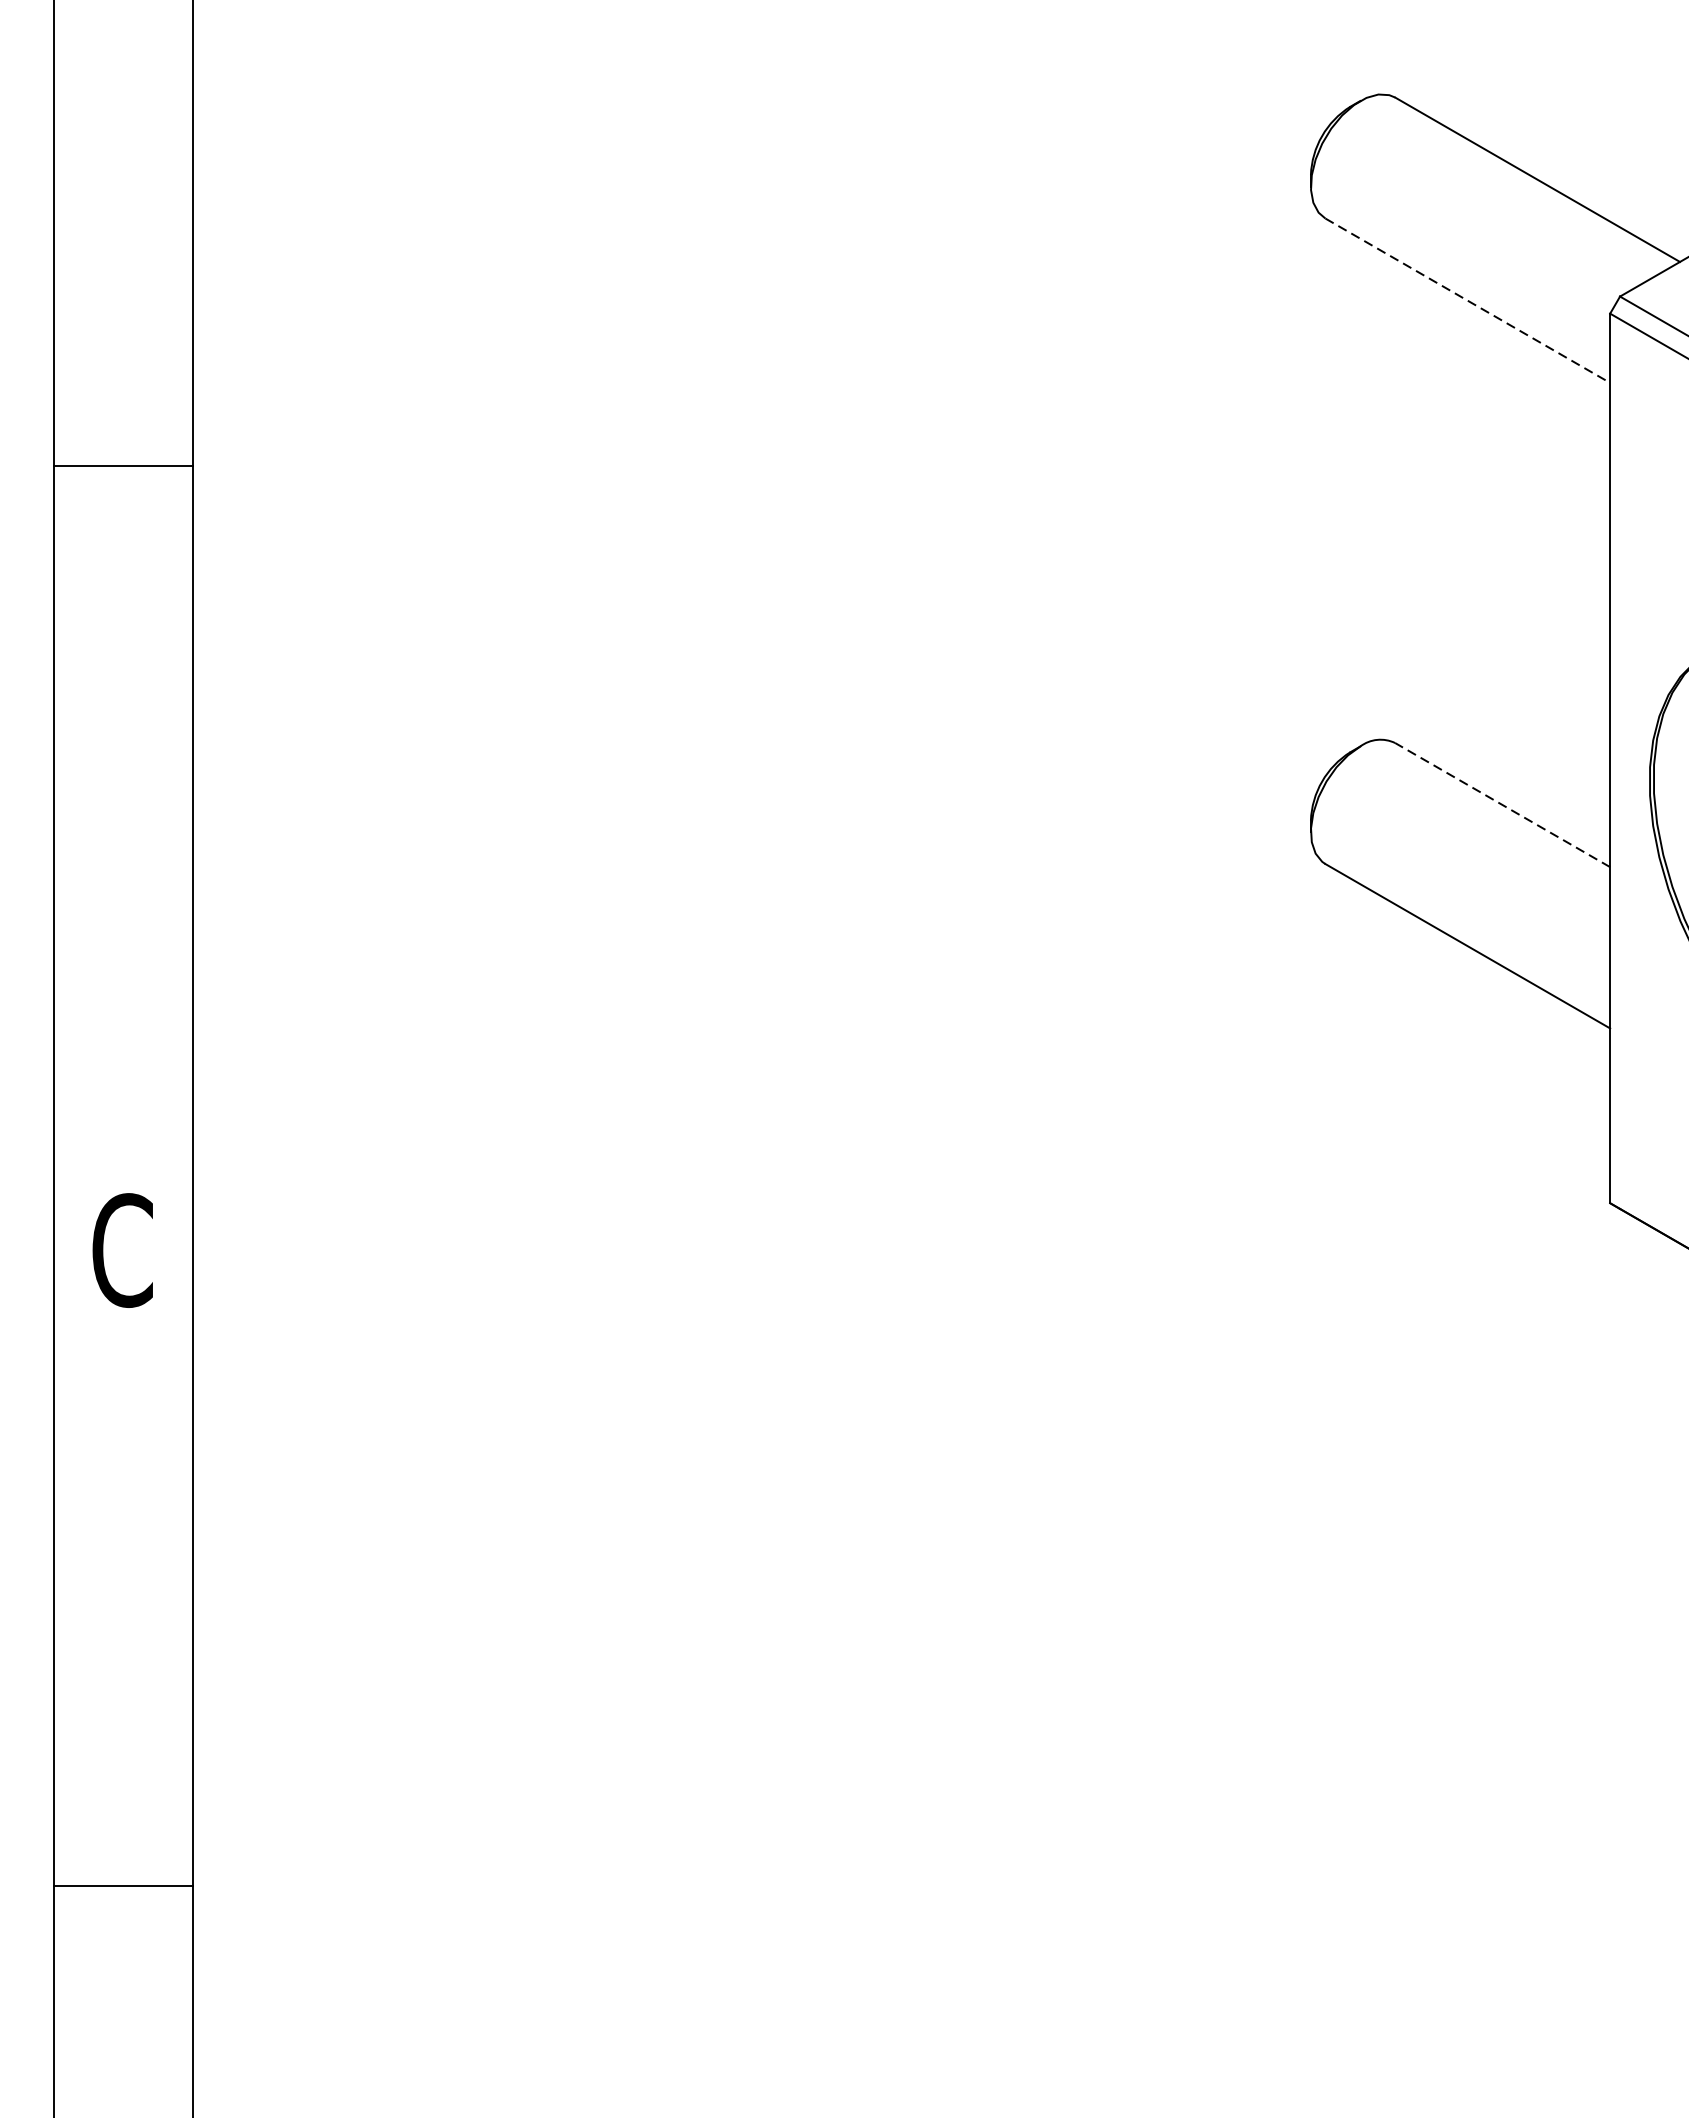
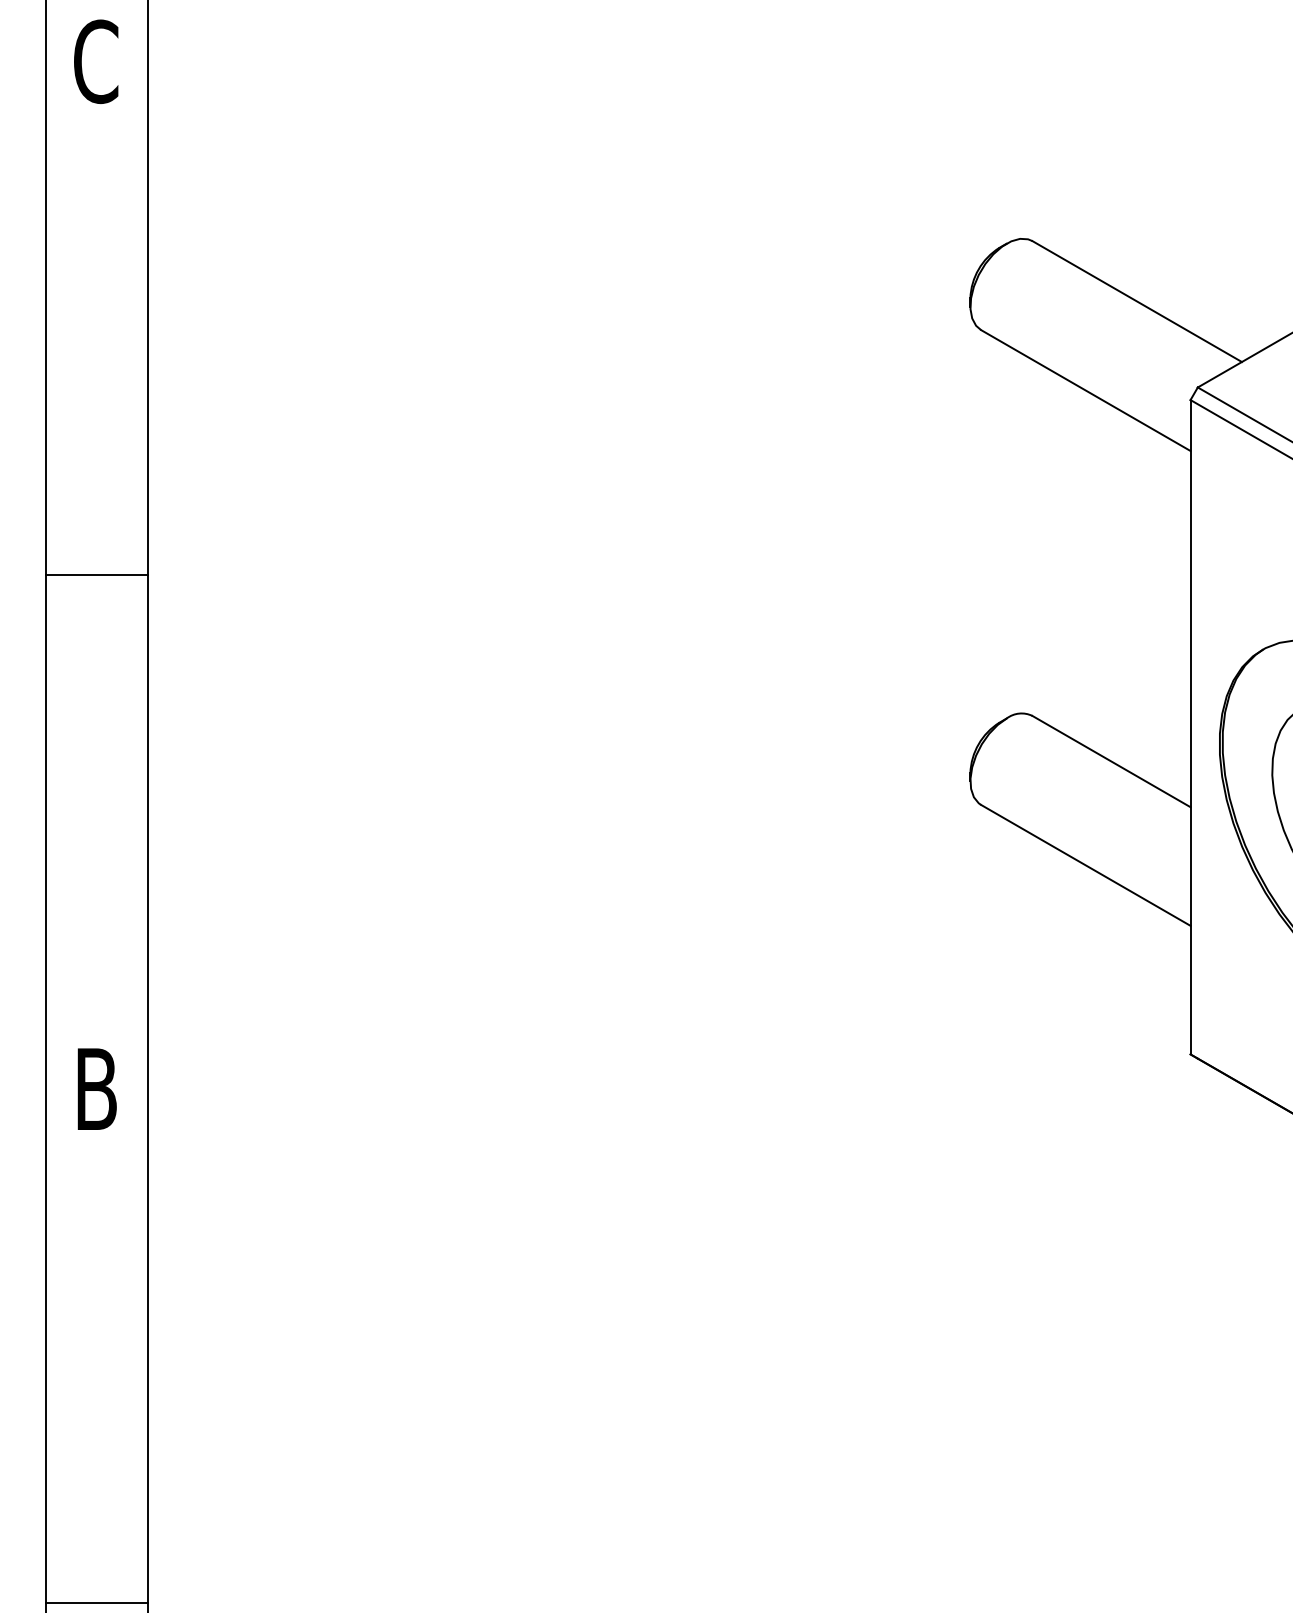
line: (1467, 300) -> (1085, 390), dashed -> solid
line: (122, 466) -> (96, 575), moved
line: (1502, 805) -> (1111, 761), dashed -> solid
text: (122, 1250) -> (96, 1089), C -> B
line: (122, 1885) -> (96, 1602), moved

